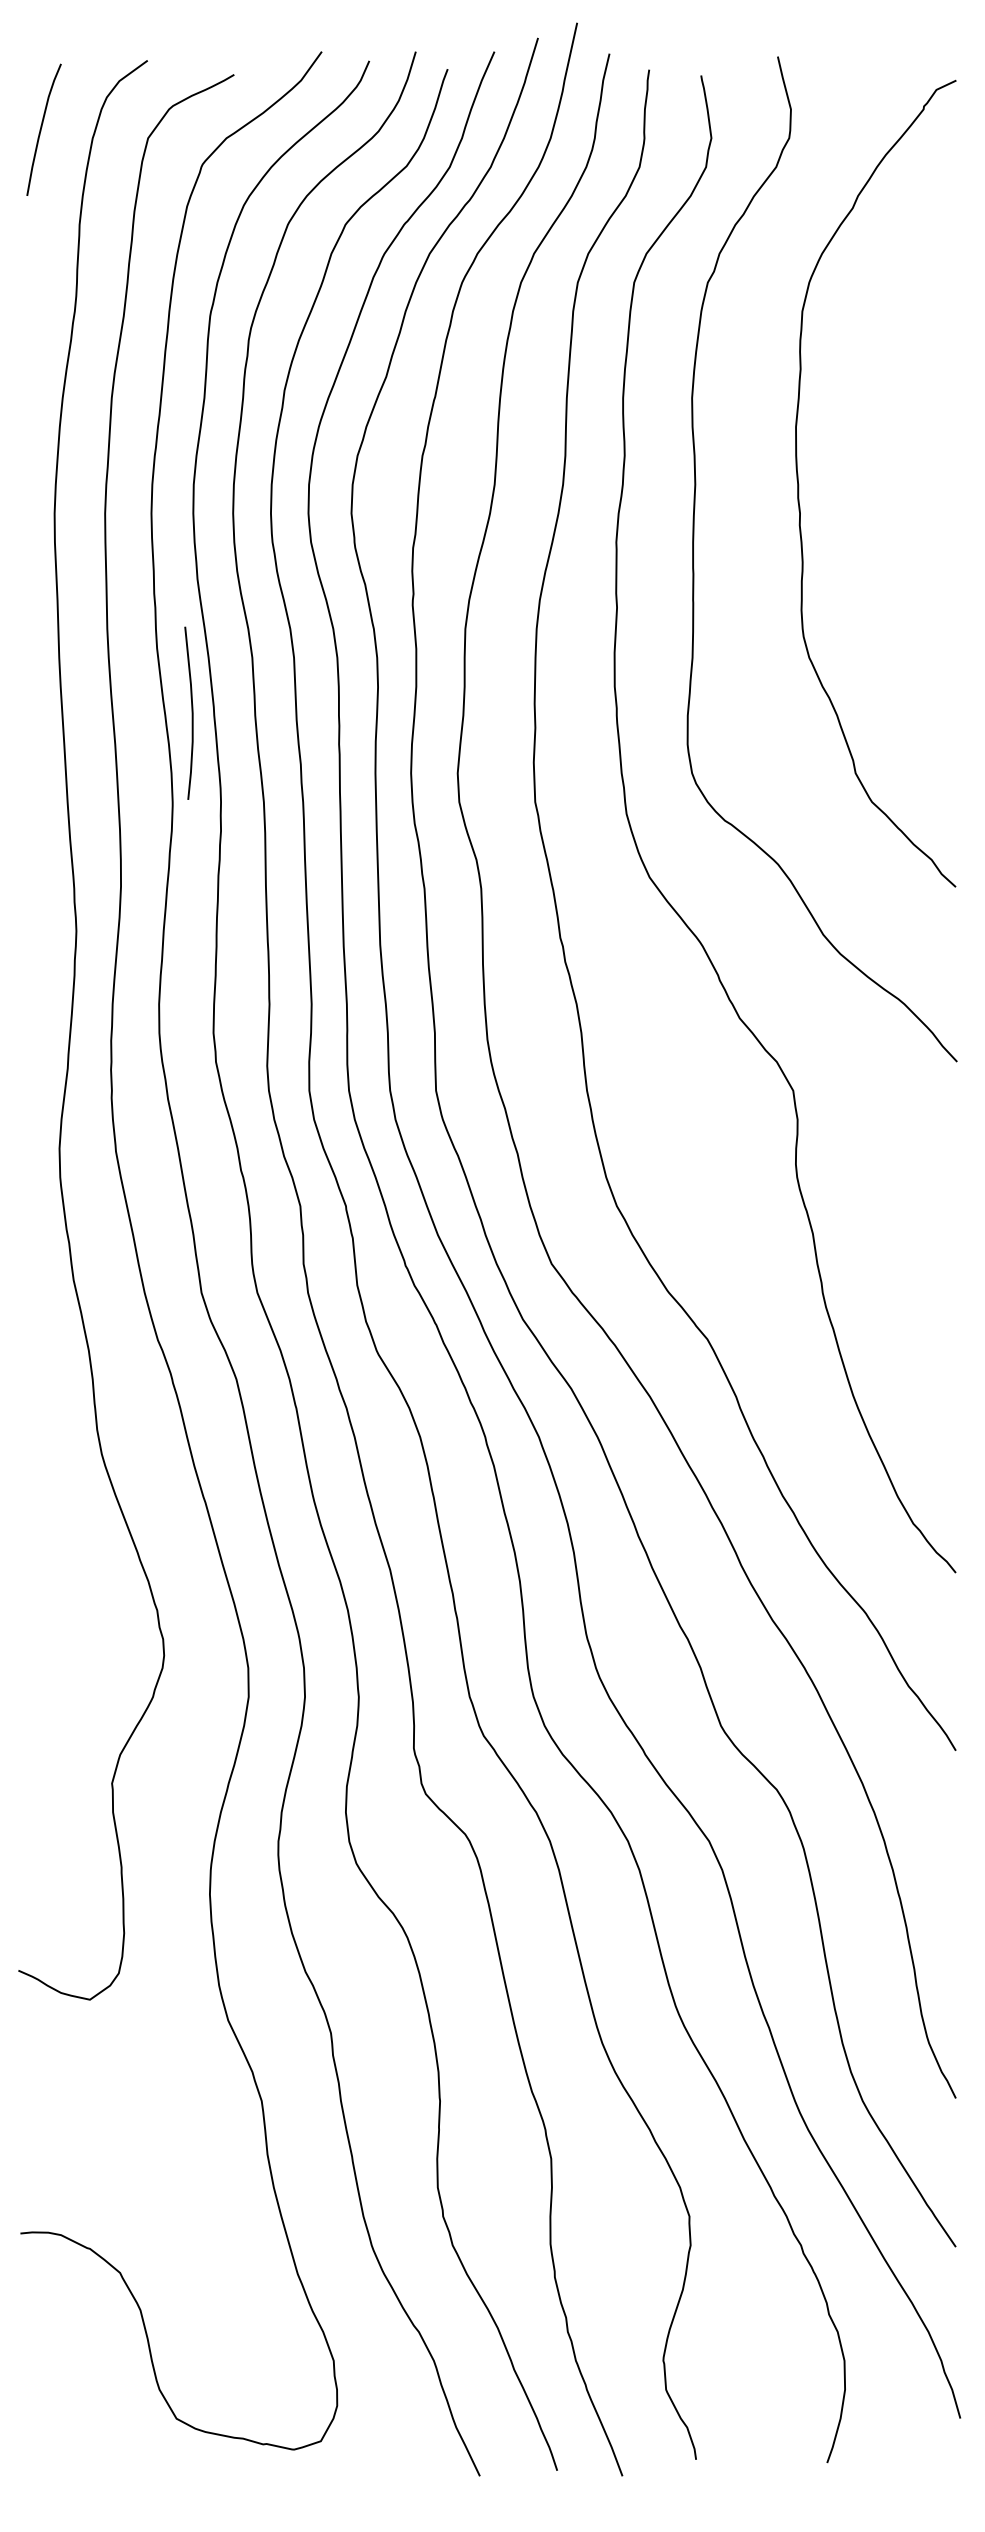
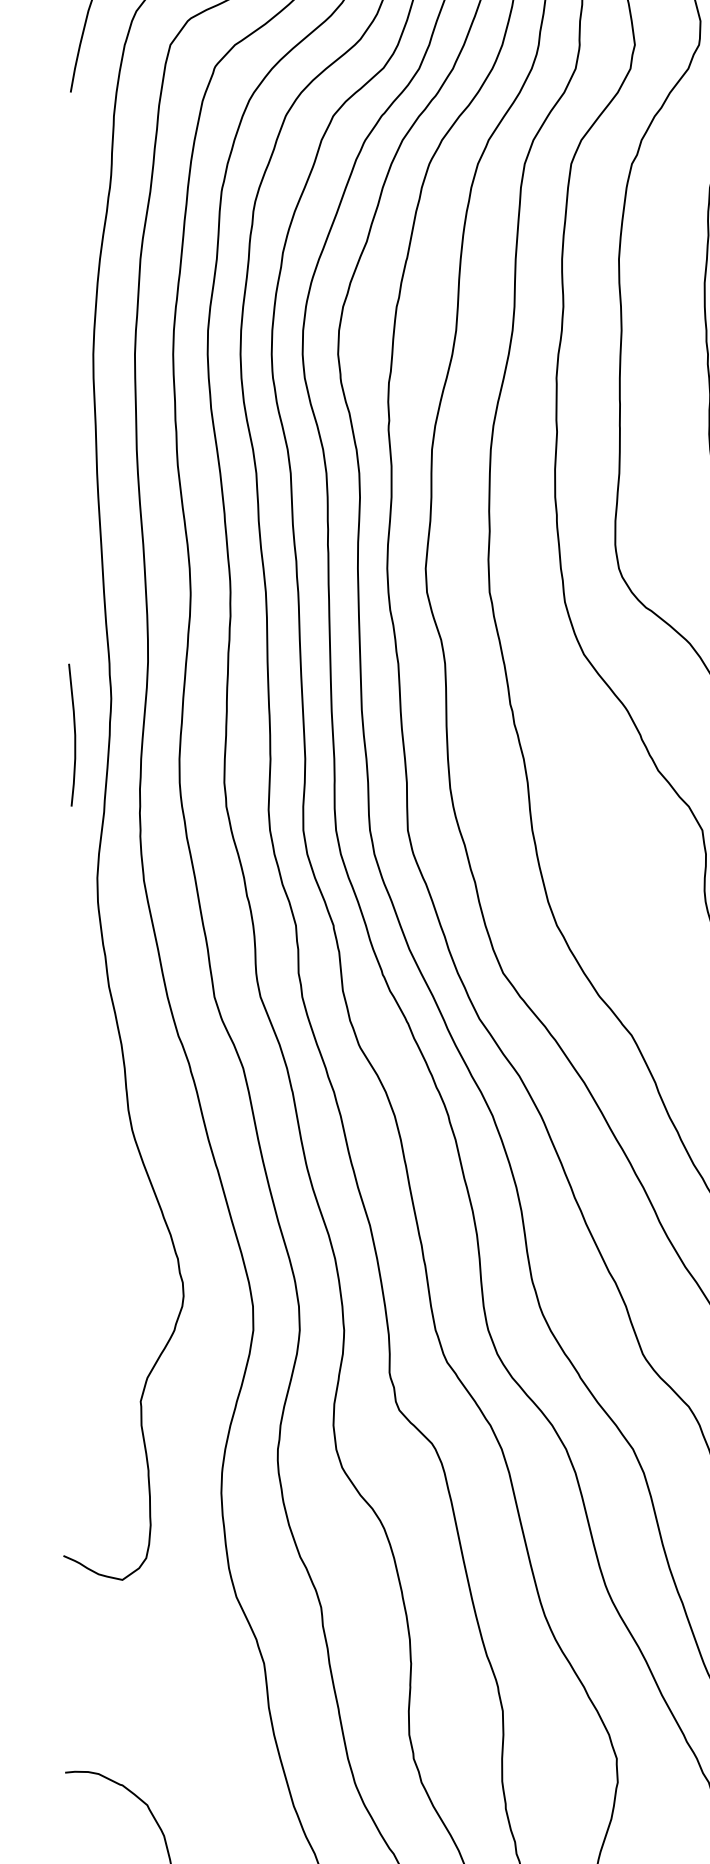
curve: (191, 712) -> (74, 734), moved

